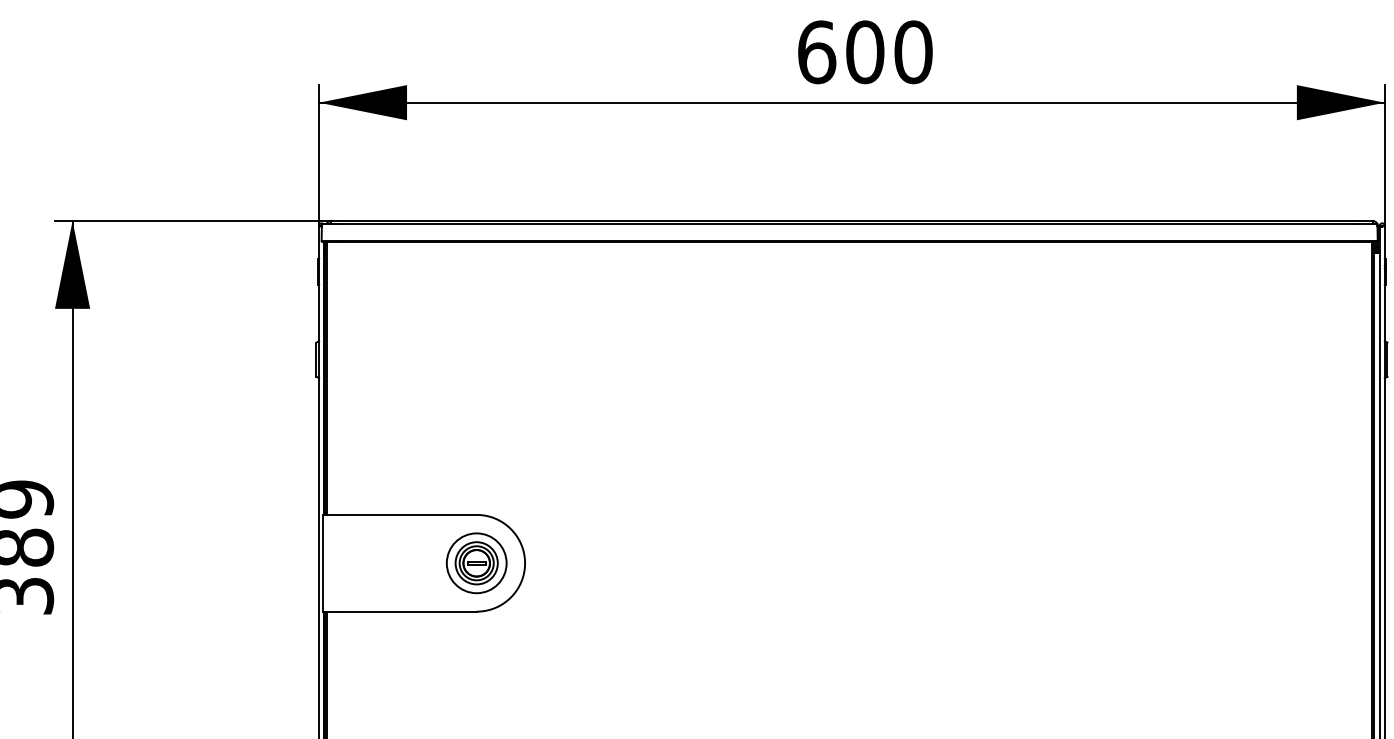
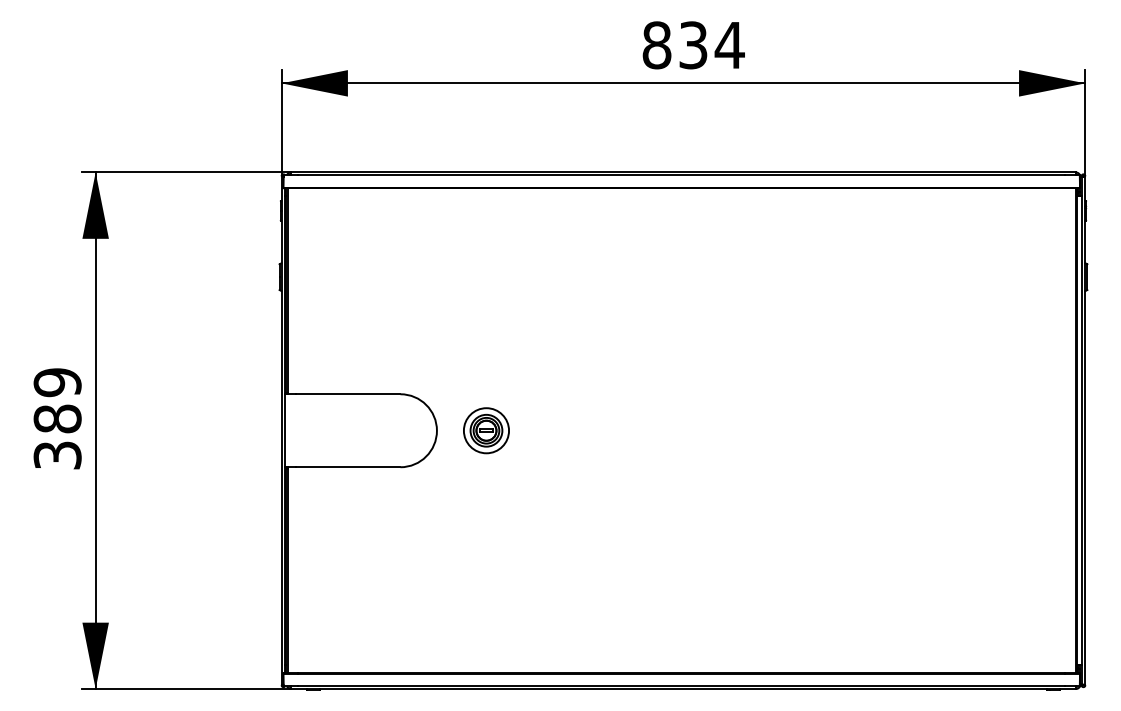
text: (865, 52) -> (693, 45), 600 -> 834
part: (476, 562) -> (486, 430), moved

